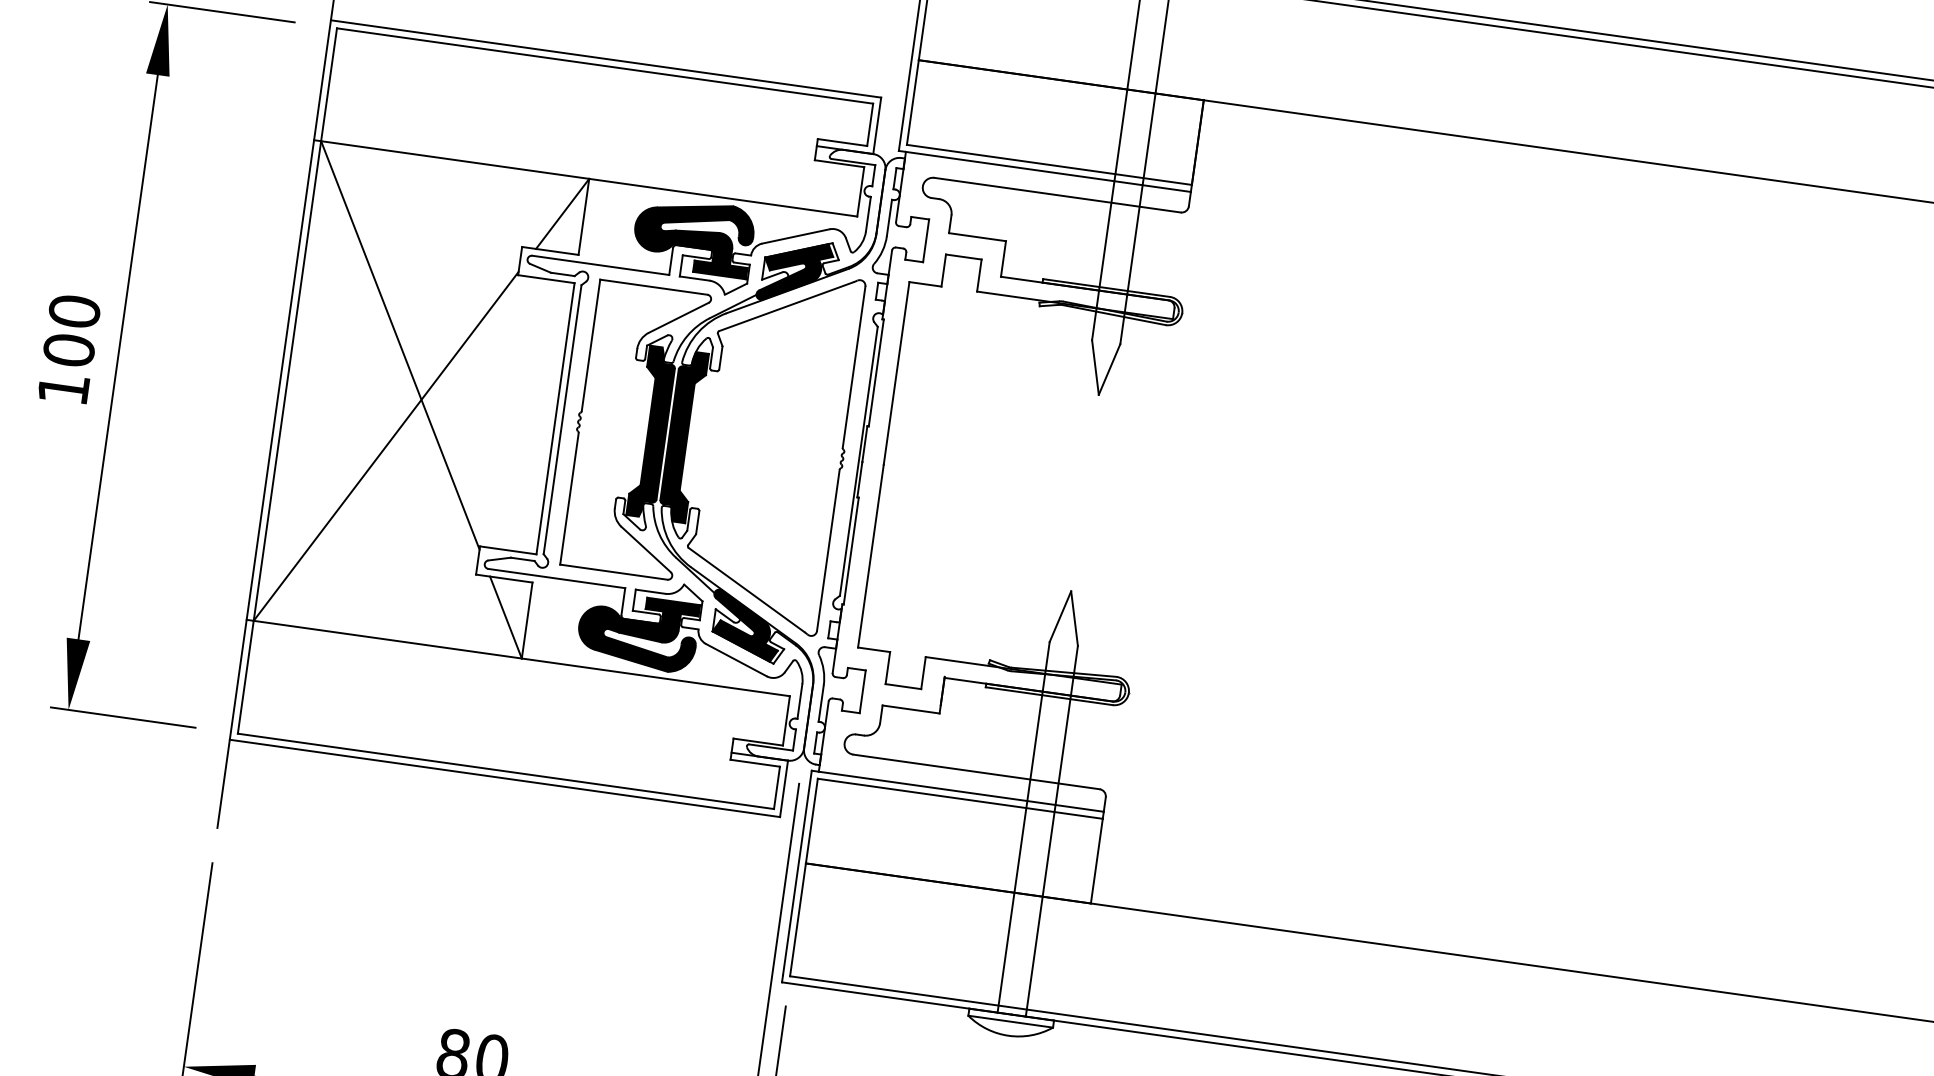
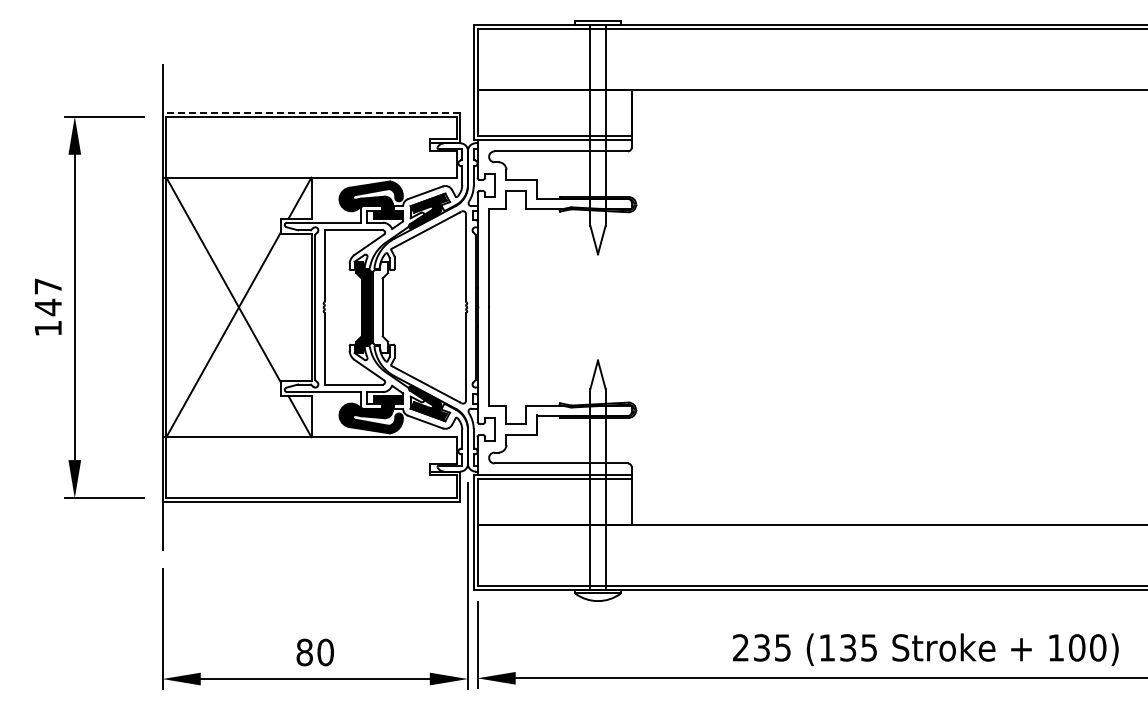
line: (606, 58) -> (311, 112), solid -> dashed
text: (72, 332) -> (48, 297), 100 -> 147
fill: (683, 436) -> (380, 307), removed

